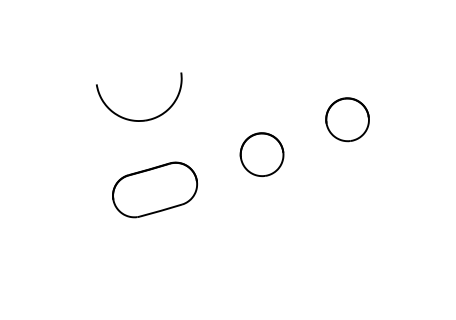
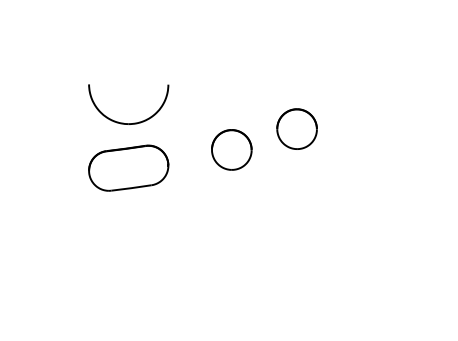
part: (139, 119) -> (123, 122), moved
part: (346, 119) -> (296, 128), moved

